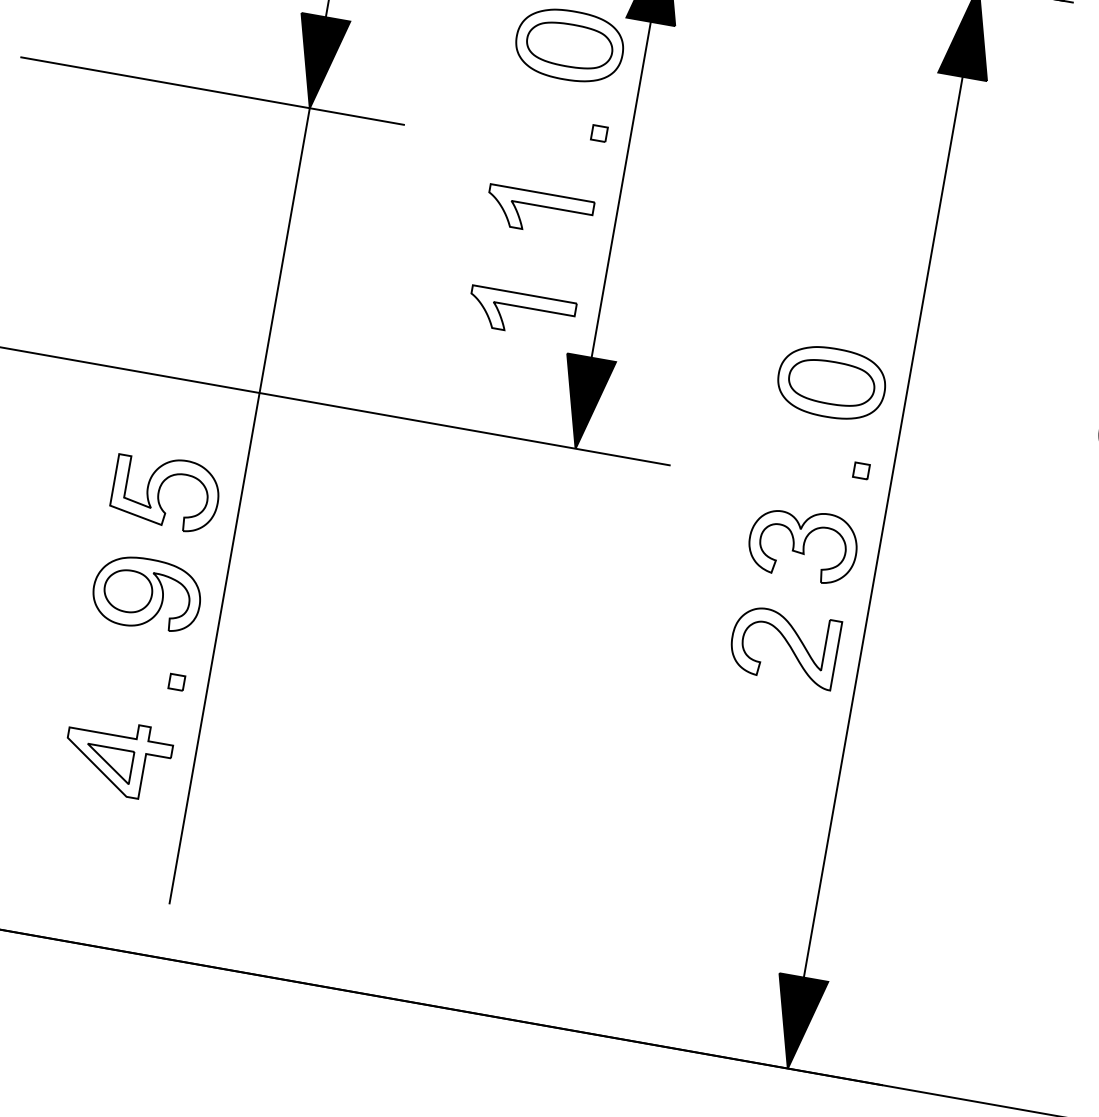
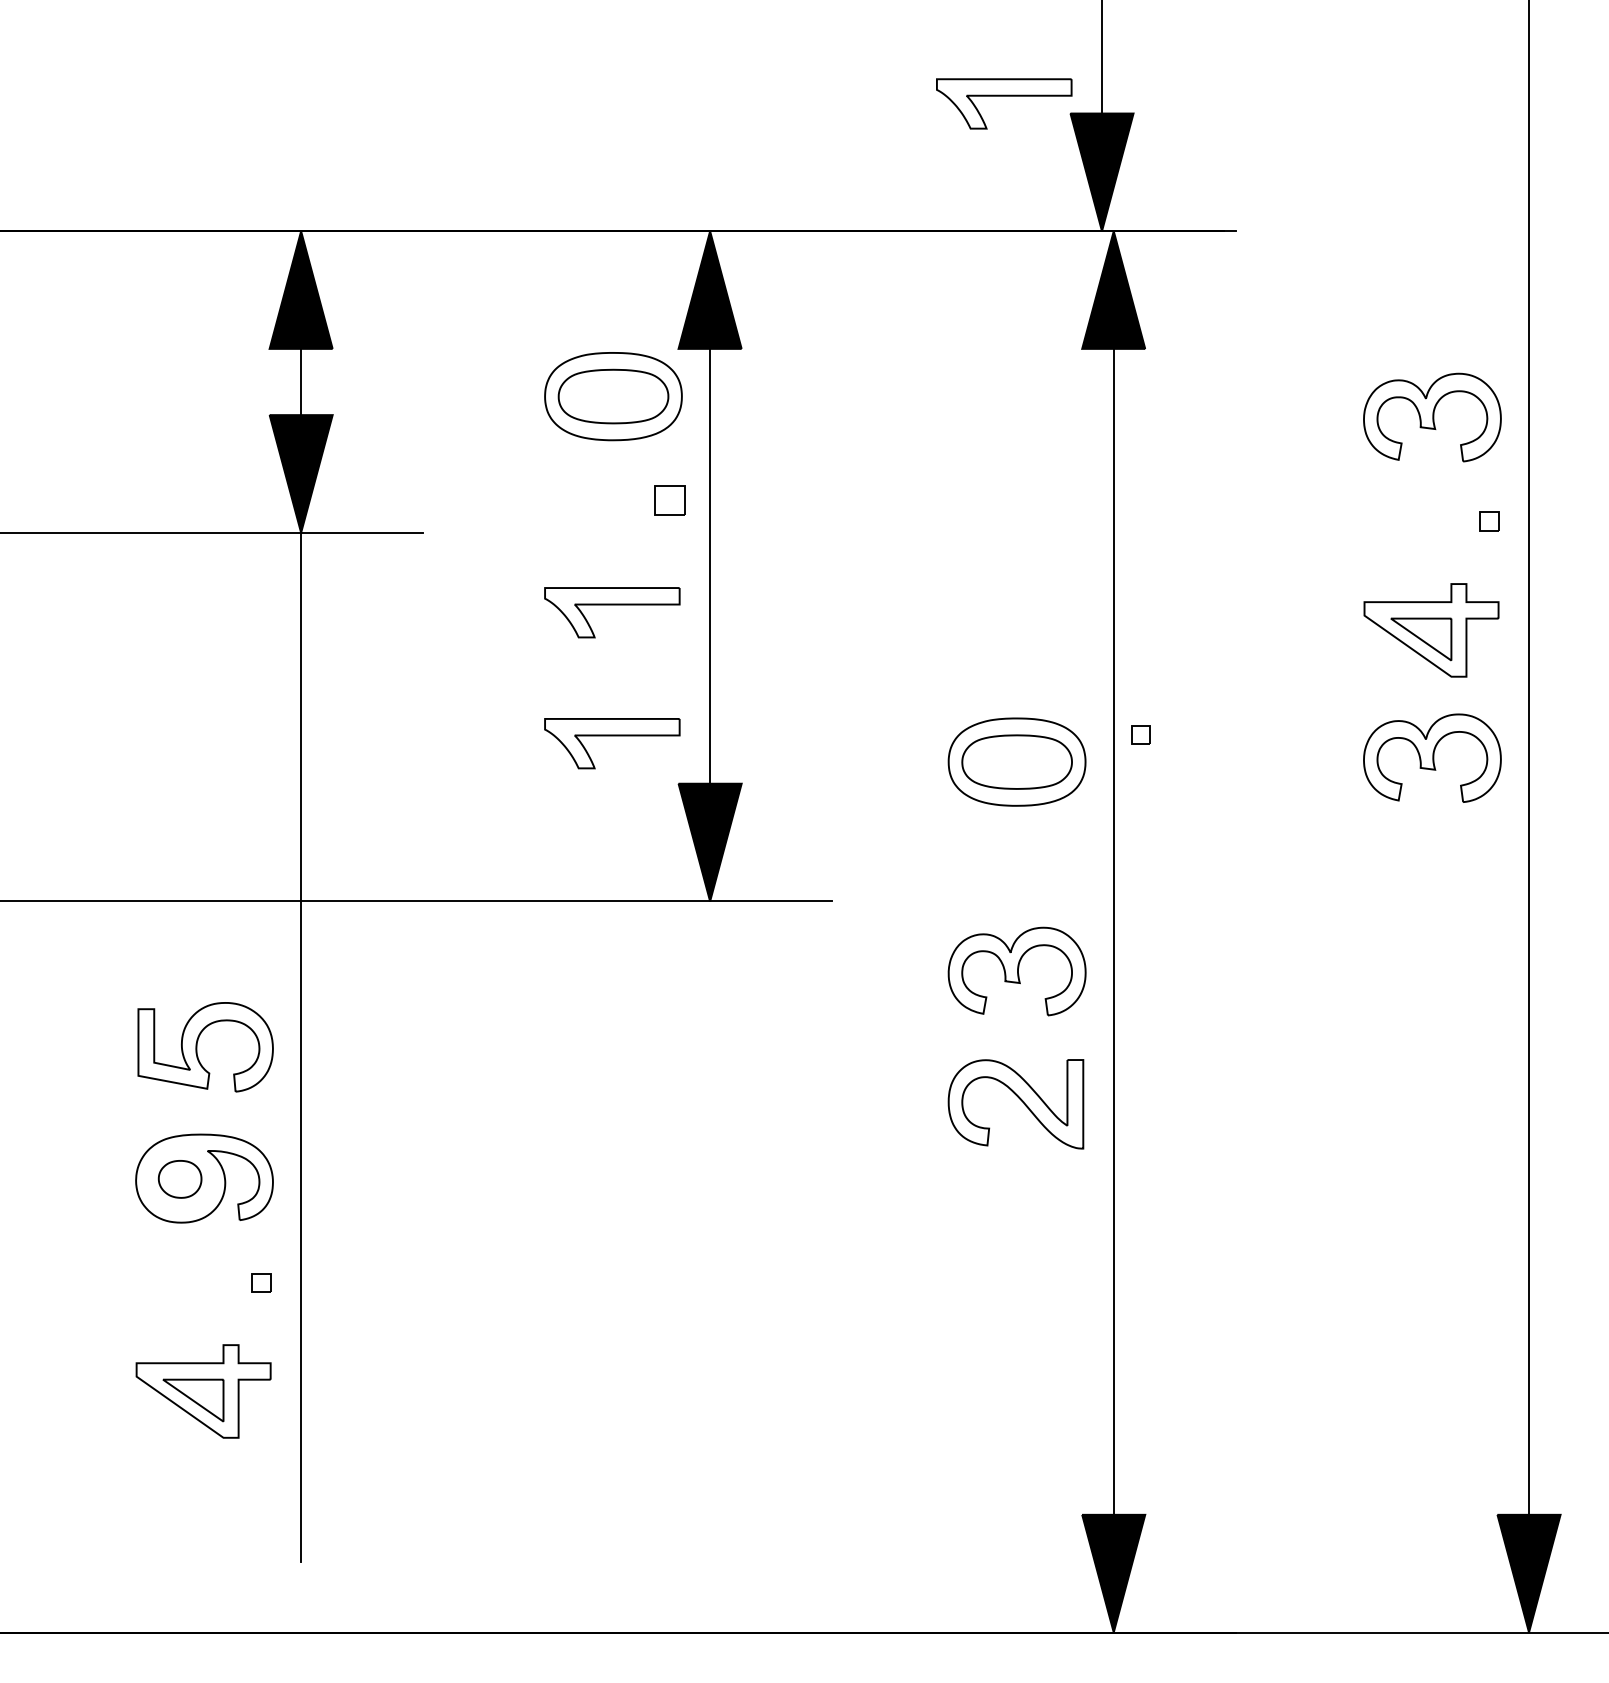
part: (599, 133) -> (670, 500), size x1.6
part: (861, 470) -> (1140, 734), moved
part: (127, 591) -> (179, 1179), size x0.7

